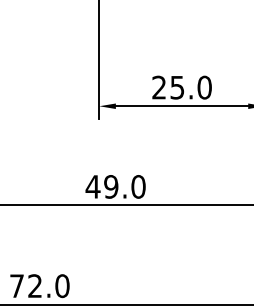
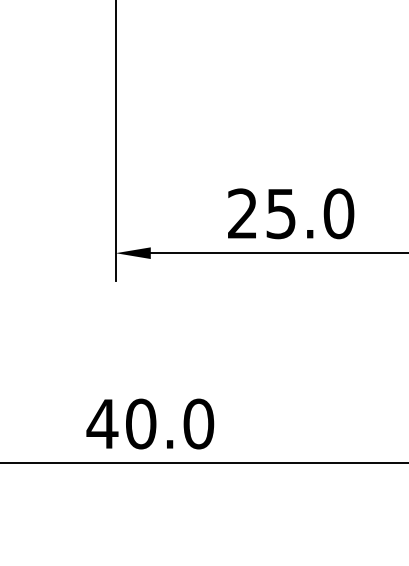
text: (111, 186) -> (141, 423), 49.0 -> 40.0

